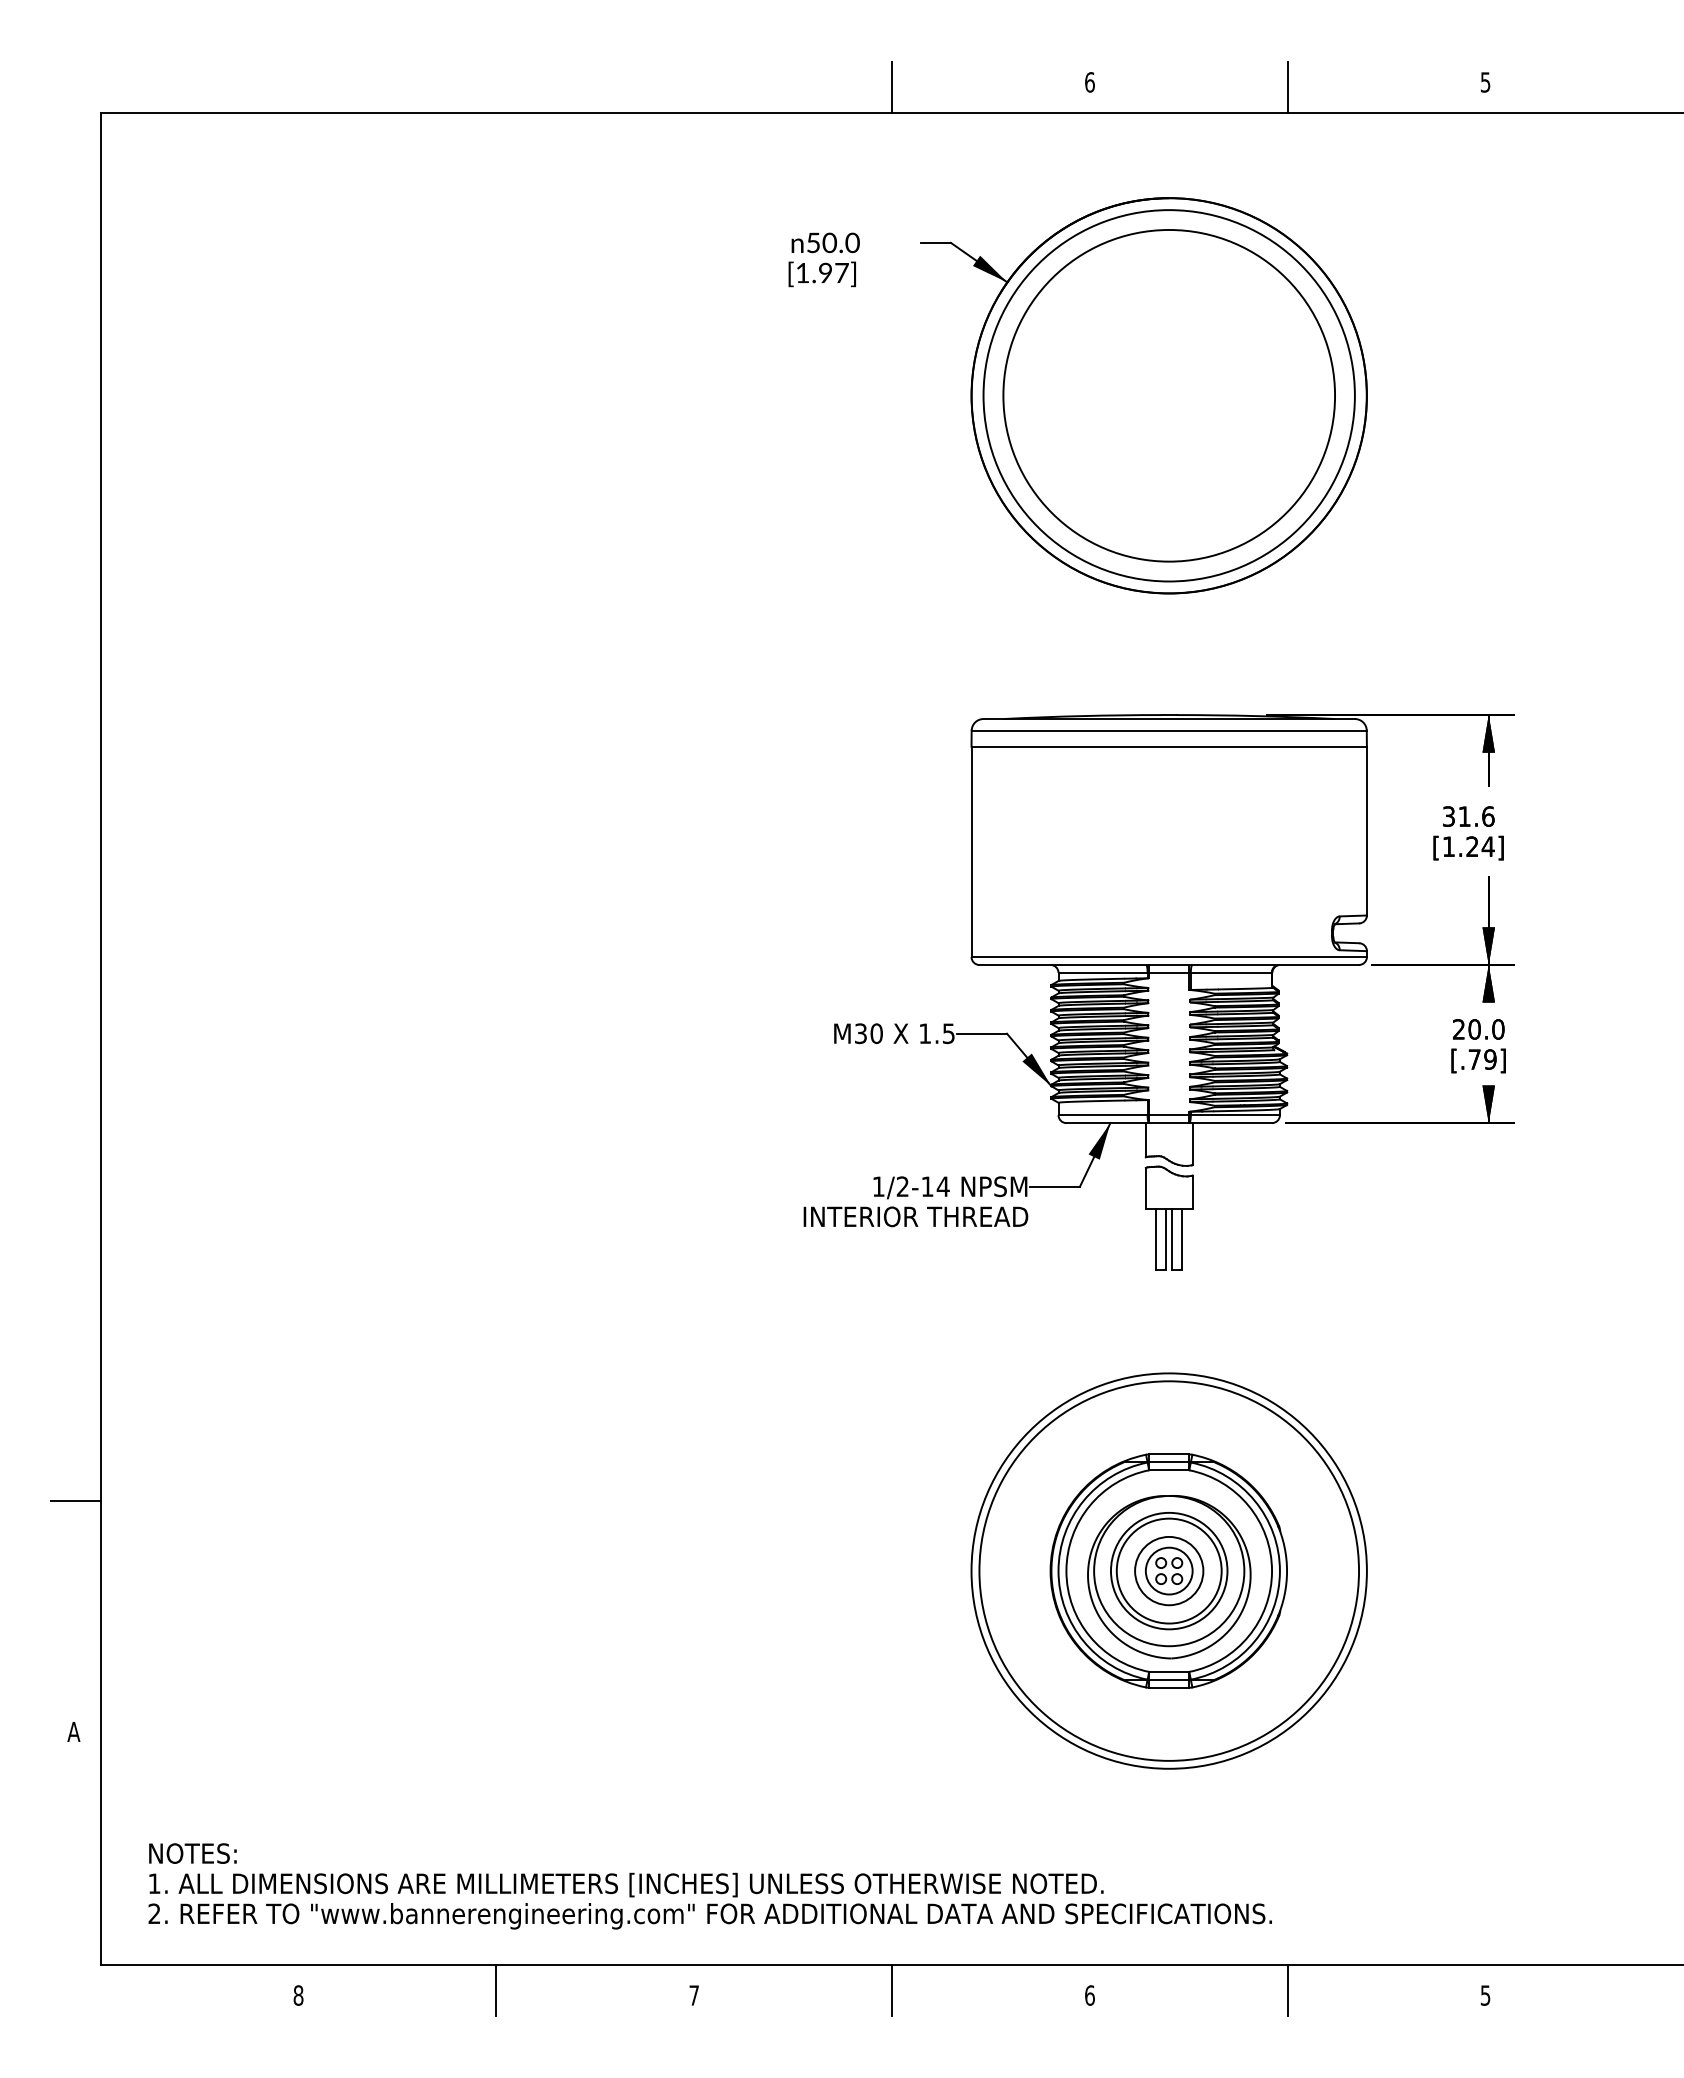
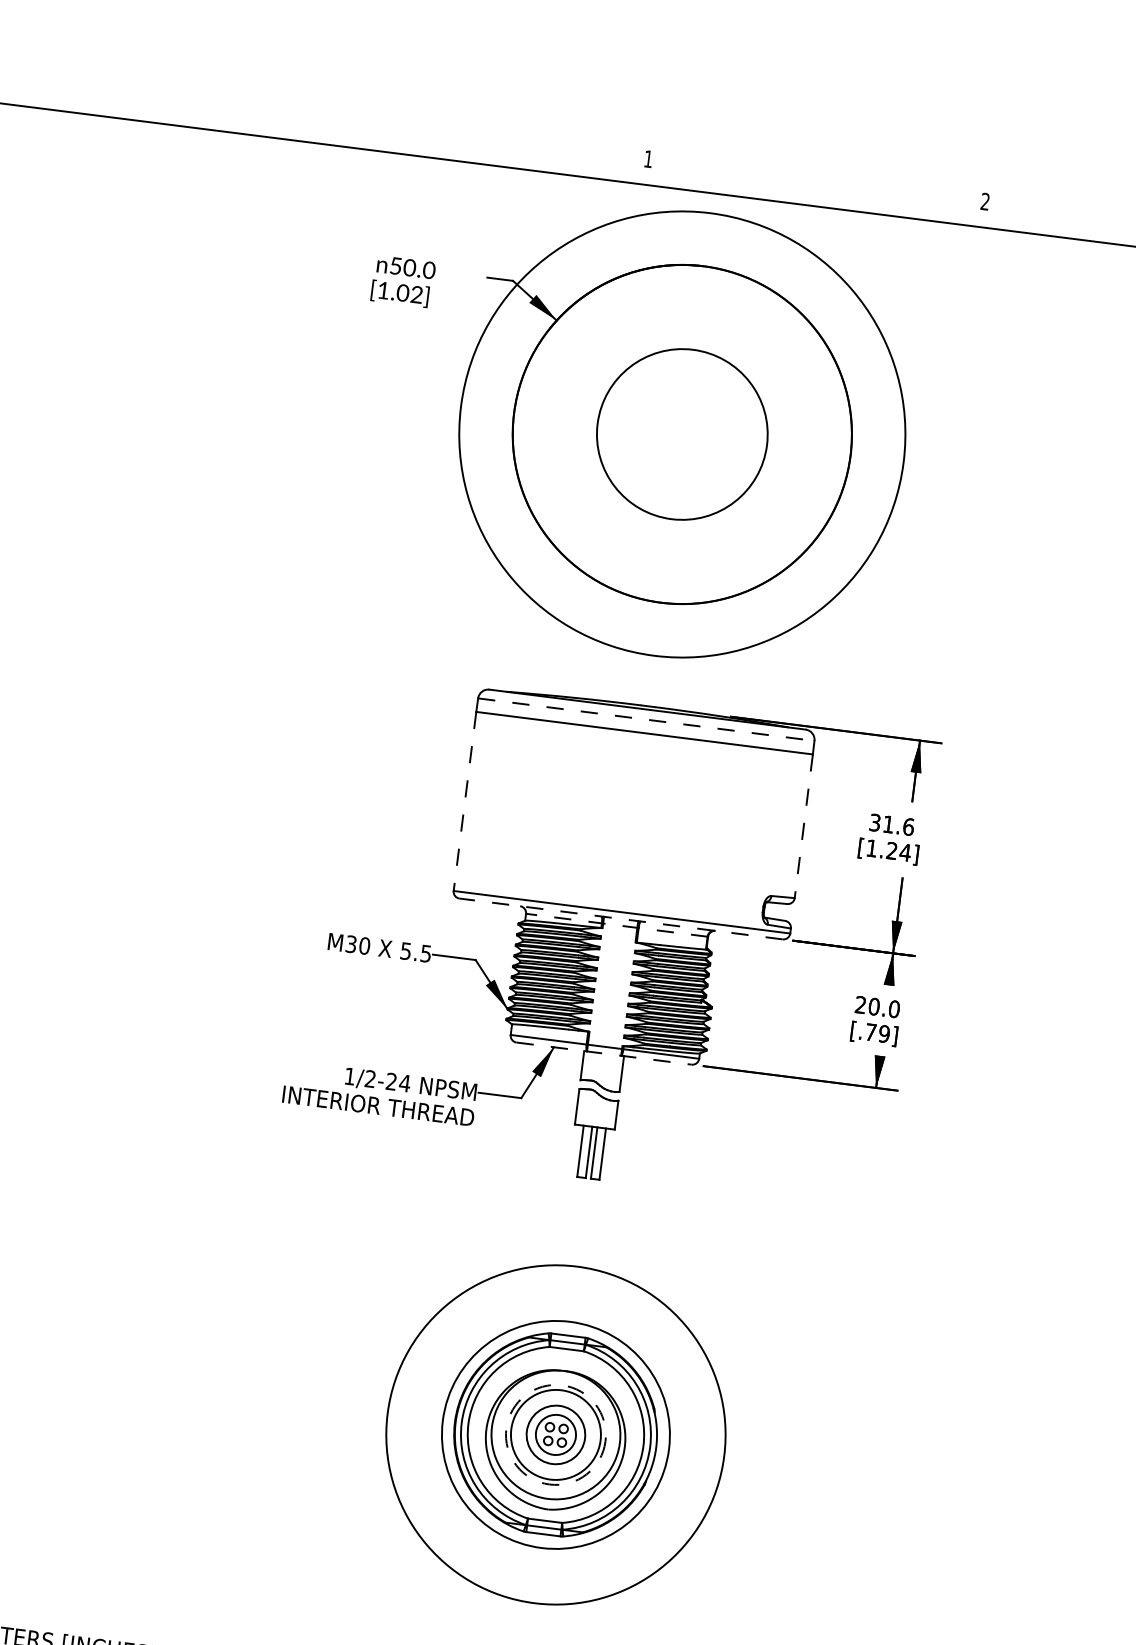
text: (1089, 82) -> (648, 159), 6 -> 1
text: (1485, 82) -> (985, 201), 5 -> 2
line: (892, 87) -> (479, 142), removed
line: (1287, 87) -> (816, 184), removed
text: (833, 272) -> (409, 293), [1.97] -> [1.02]
circle: (1168, 395) -> (681, 434), size x1.4
circle: (1169, 395) -> (682, 434), size x0.6
line: (1169, 730) -> (646, 719), solid -> dashed
line: (1366, 831) -> (803, 826), solid -> dashed
line: (971, 852) -> (464, 801), solid -> dashed
line: (1169, 964) -> (621, 918), solid -> dashed
line: (1165, 972) -> (617, 924), solid -> dashed
text: (924, 1033) -> (405, 950), 1.5 -> 5.5
line: (1169, 1123) -> (604, 1053), solid -> dashed
text: (927, 1186) -> (391, 1081), 1/2-14 -> 1/2-24
circle: (1168, 1570) -> (555, 1434), solid -> dashed
circle: (1169, 1570) -> (556, 1434), size x0.7

